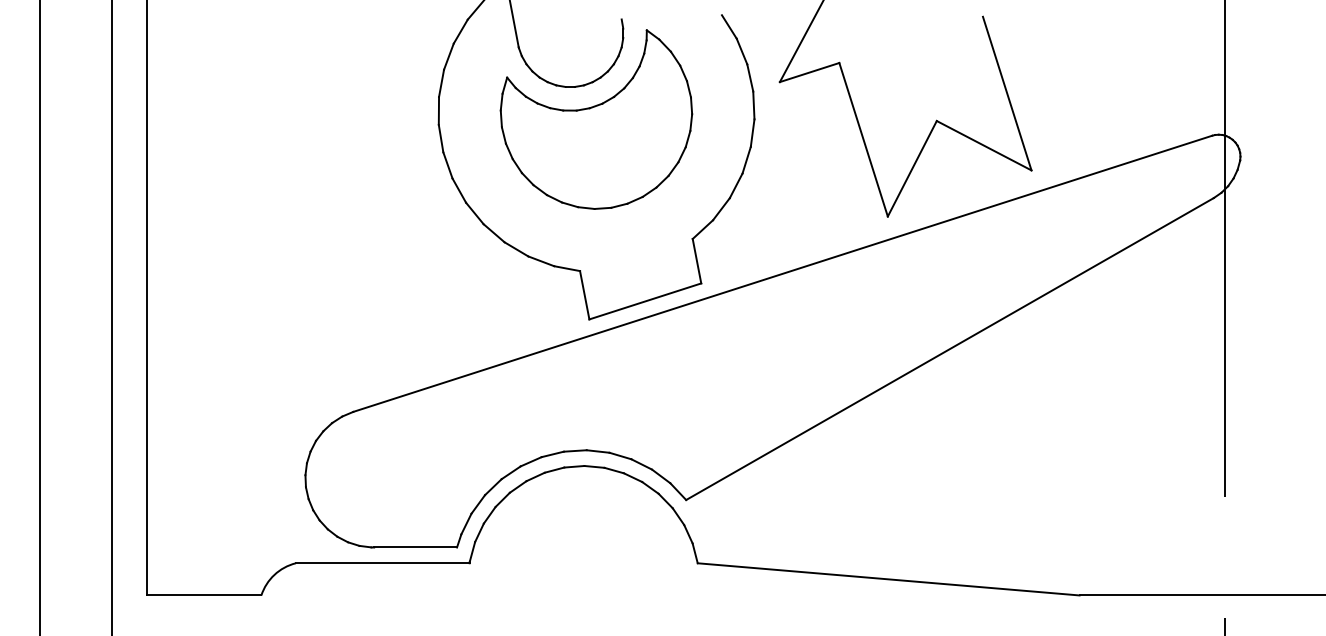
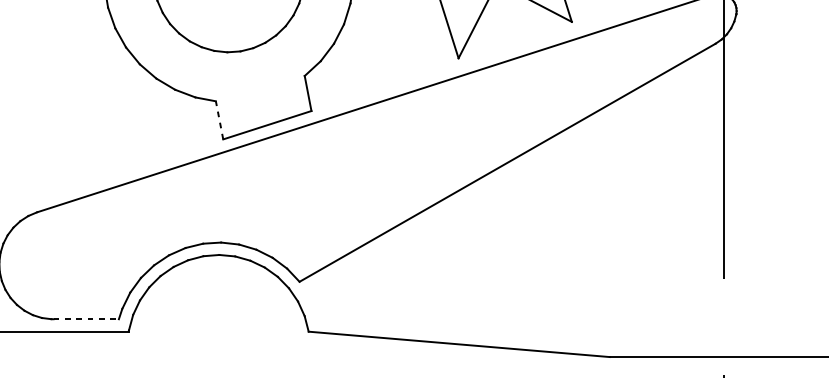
line: (584, 295) -> (219, 120), solid -> dashed
line: (416, 547) -> (86, 319), solid -> dashed

